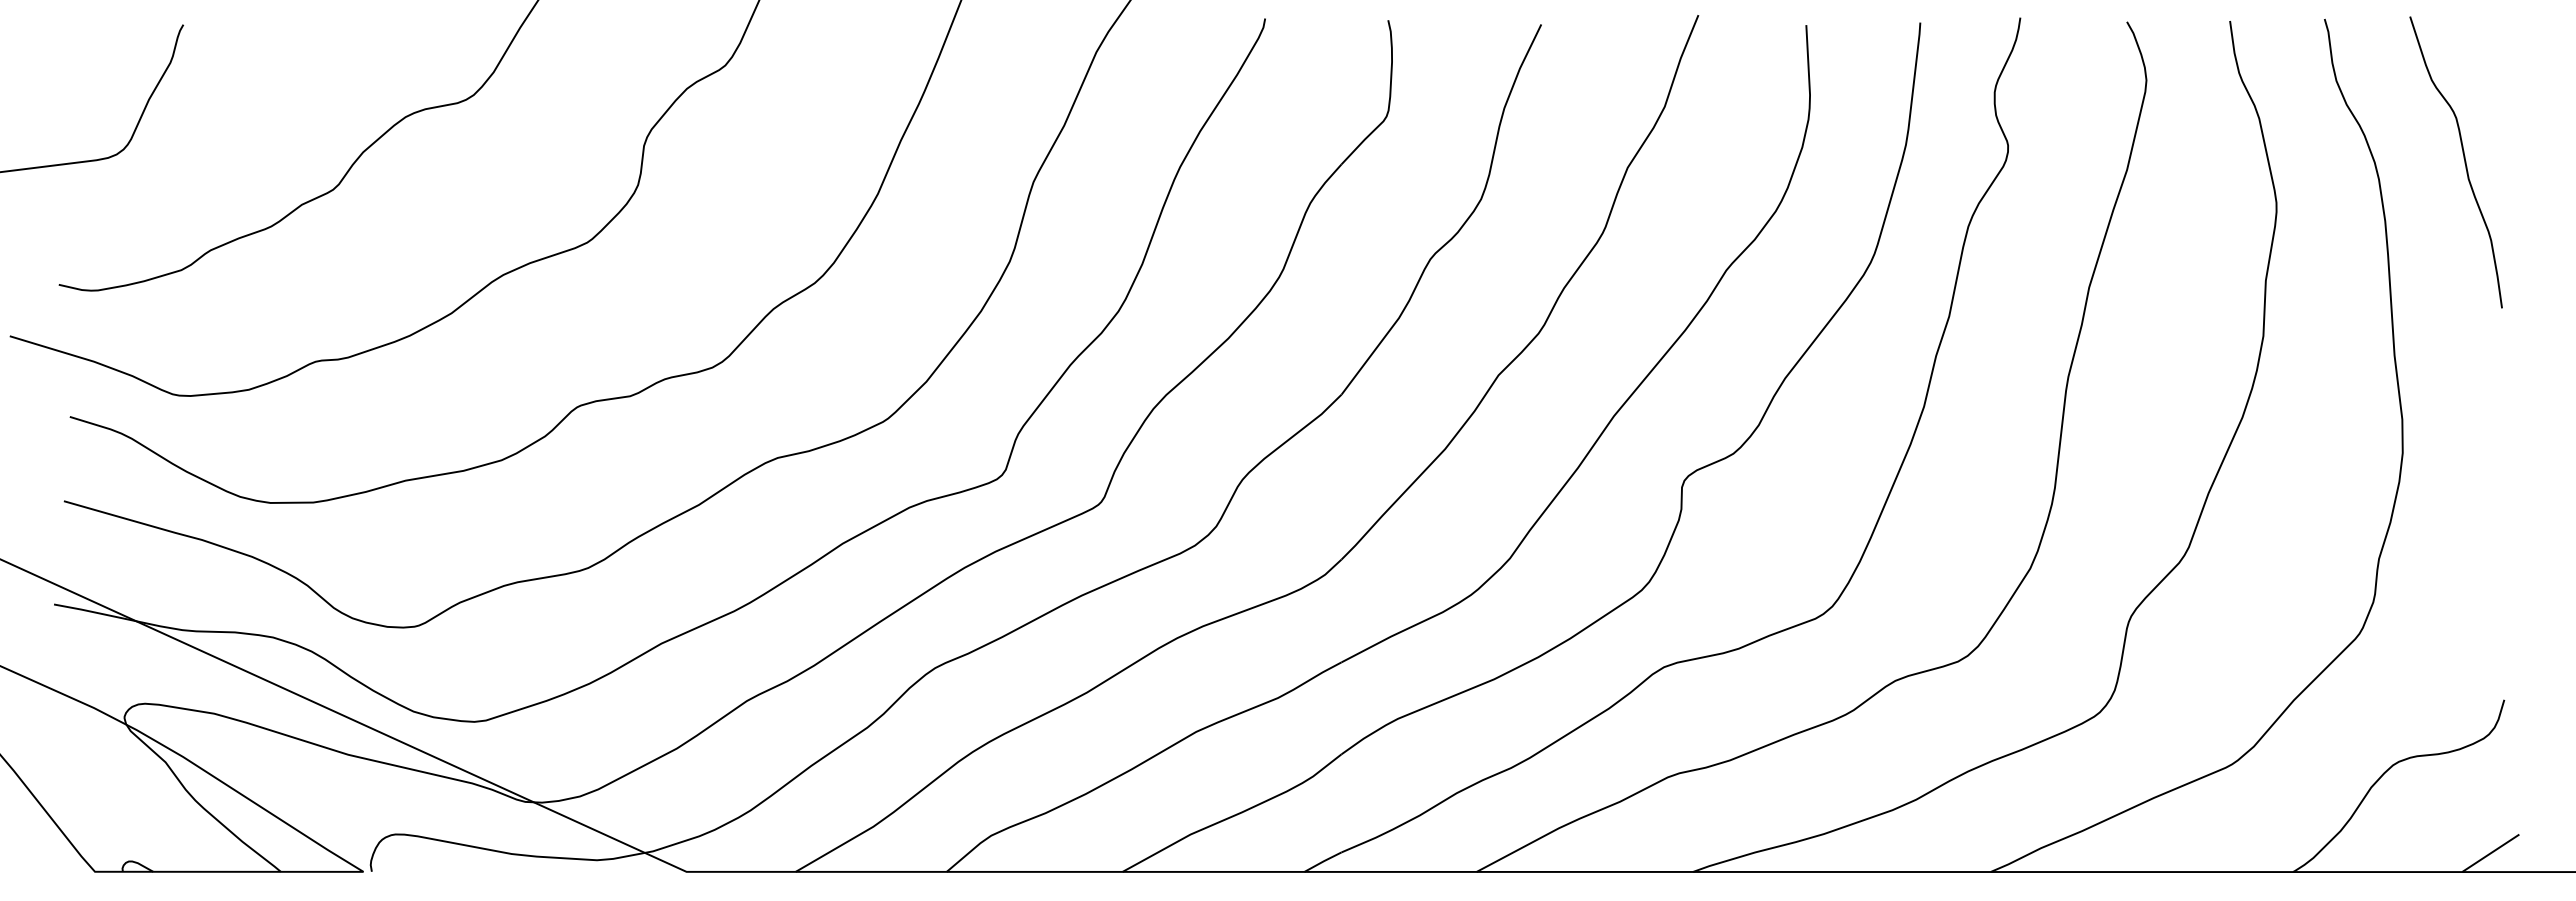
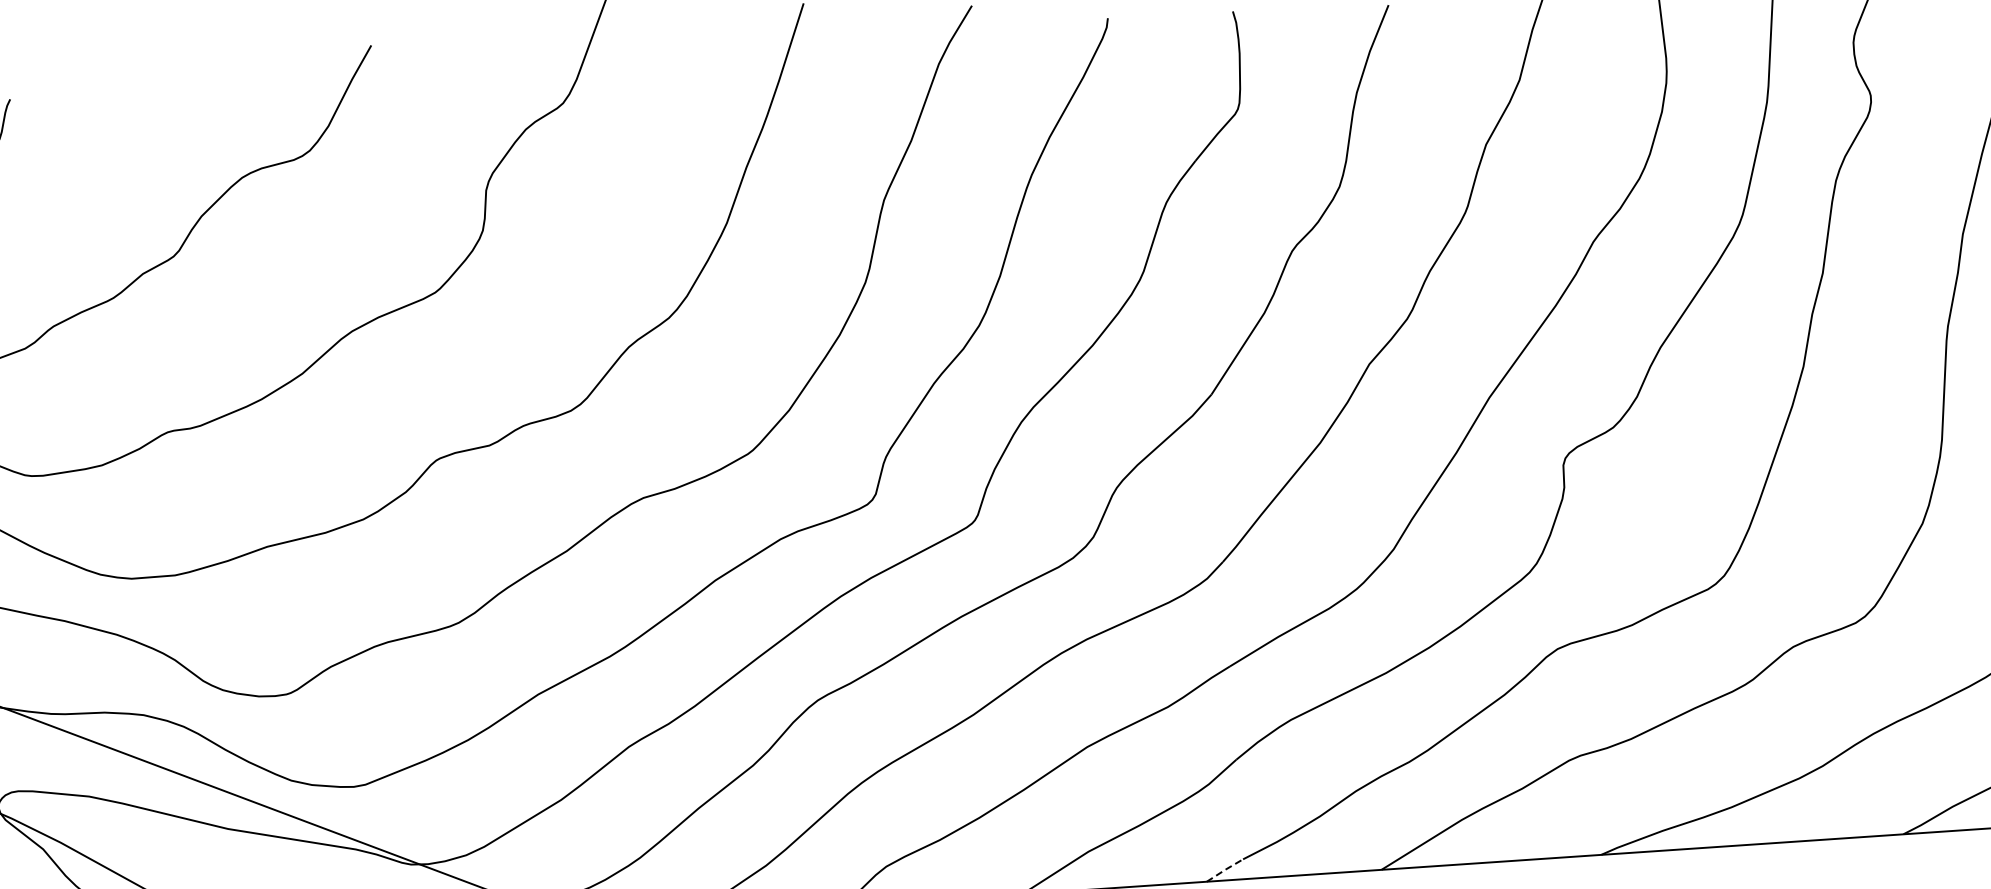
line: (1323, 861) -> (1225, 869), solid -> dashed

